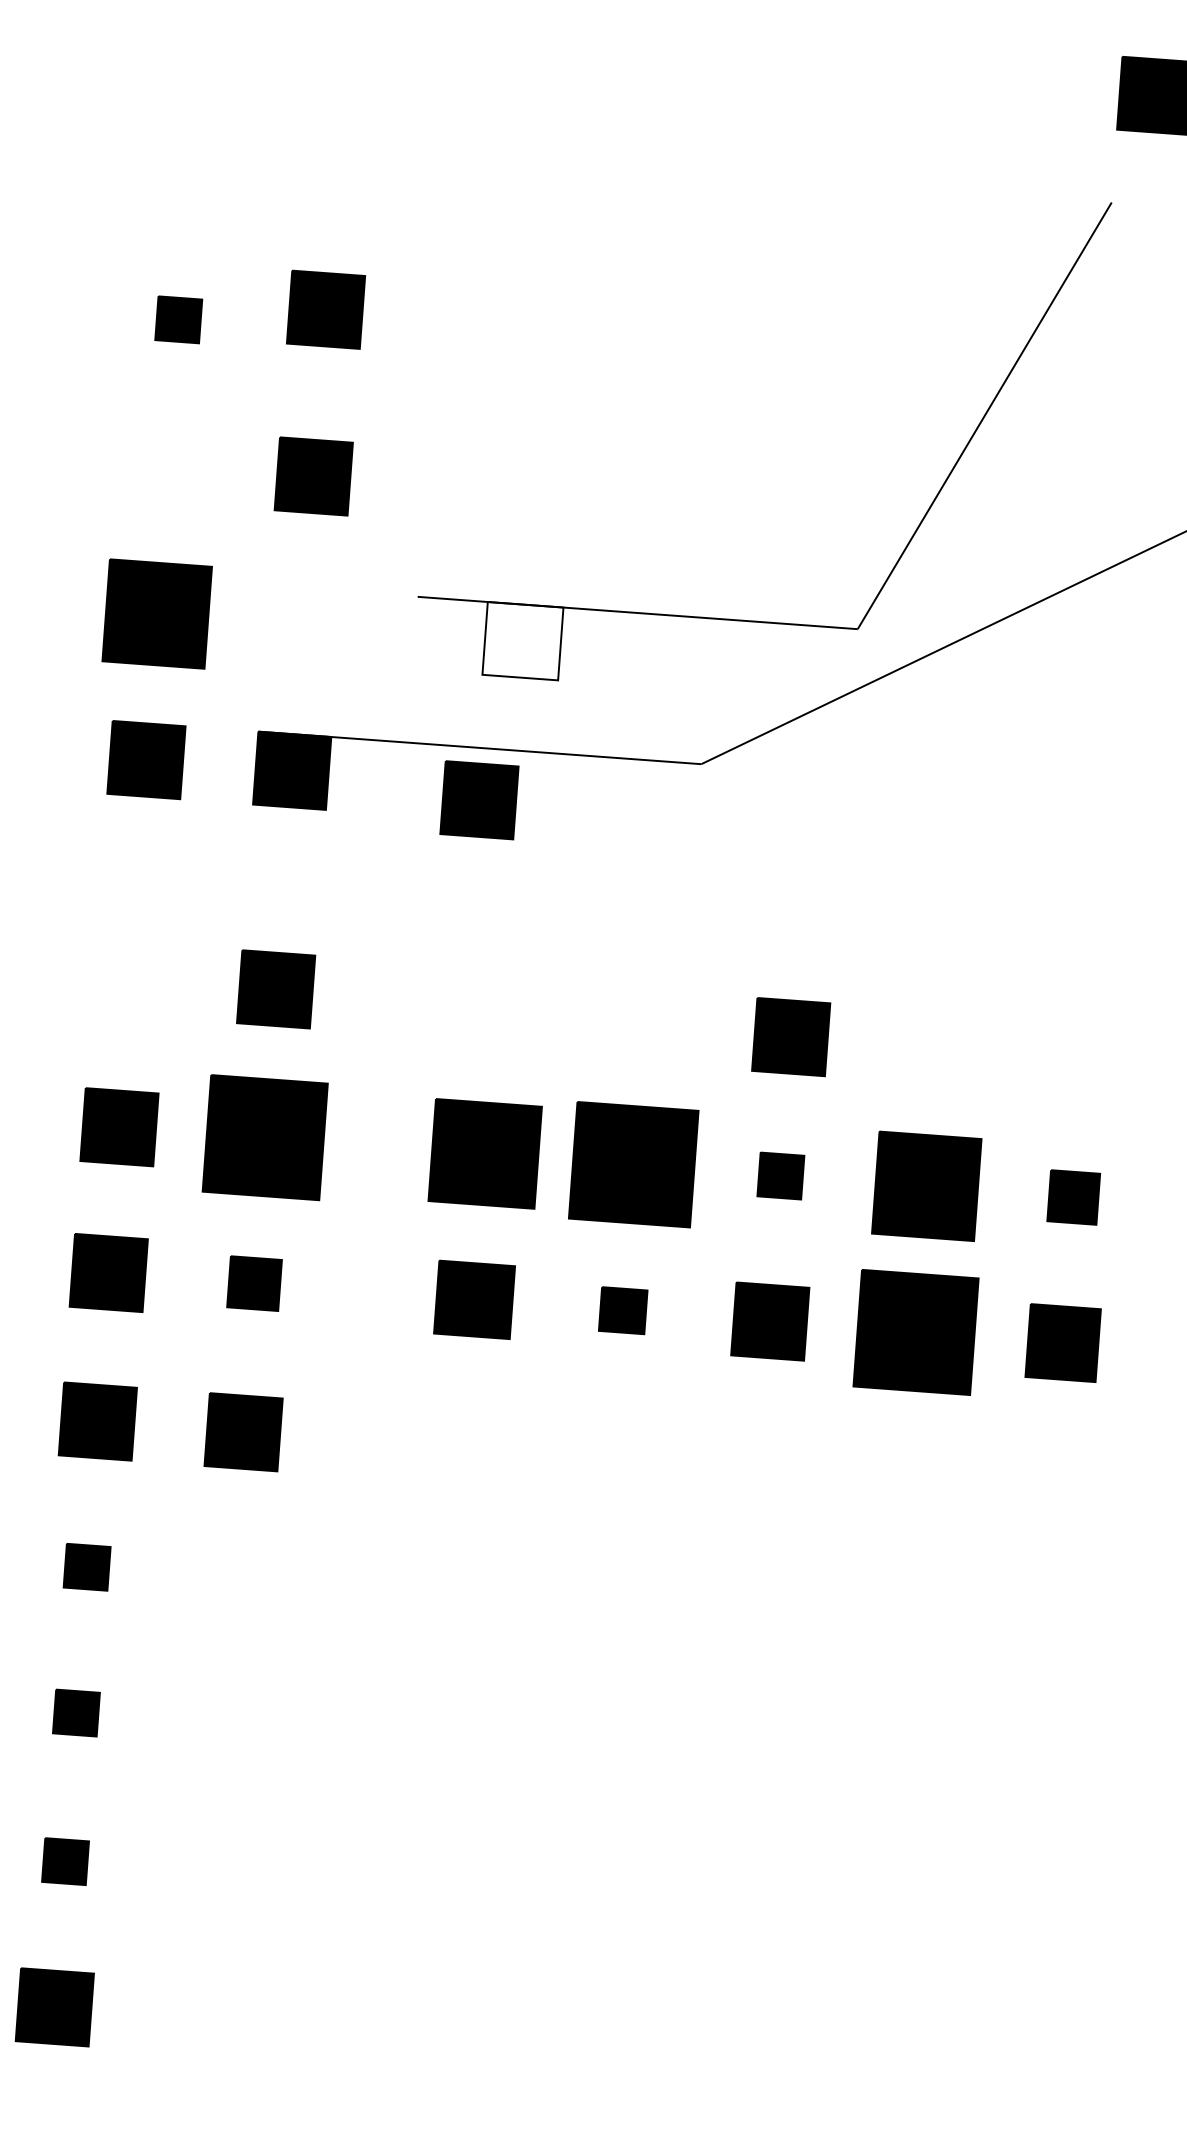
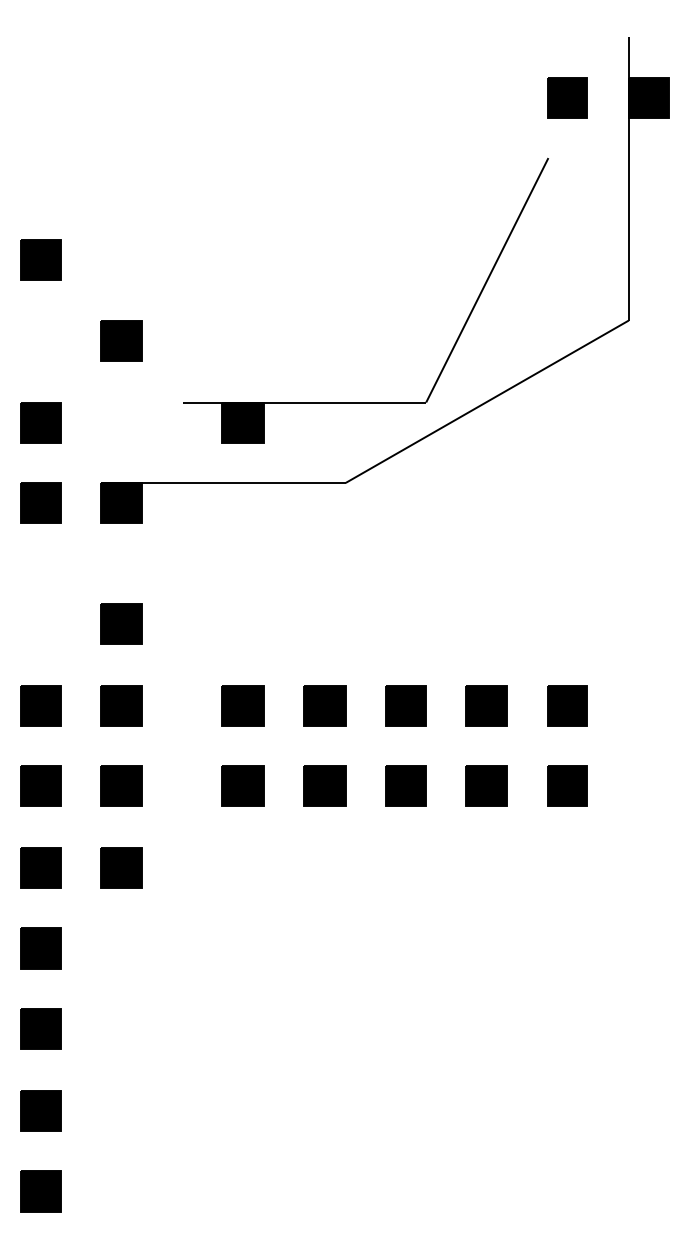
part: (326, 309) -> (121, 248), removed
part: (177, 318) -> (40, 259), size x1.67
part: (156, 614) -> (40, 422), size x0.71
fill: (522, 640) -> (242, 422), added
part: (479, 799) -> (225, 511), removed
part: (790, 1035) -> (405, 628), removed
part: (265, 1137) -> (121, 705), size x0.62
part: (484, 1153) -> (242, 705), size x0.71
part: (633, 1164) -> (324, 705), size x0.62
part: (779, 1175) -> (405, 705), size x1.67
part: (926, 1186) -> (486, 705), size x0.71
part: (1073, 1196) -> (567, 705), size x1.43
part: (254, 1282) -> (121, 785), size x1.43
part: (622, 1309) -> (324, 785), size x1.67
part: (916, 1331) -> (486, 785), size x0.62
part: (86, 1567) -> (40, 948), size x1.67
part: (75, 1712) -> (40, 1028), size x1.67
part: (64, 1860) -> (40, 1110), size x1.67

